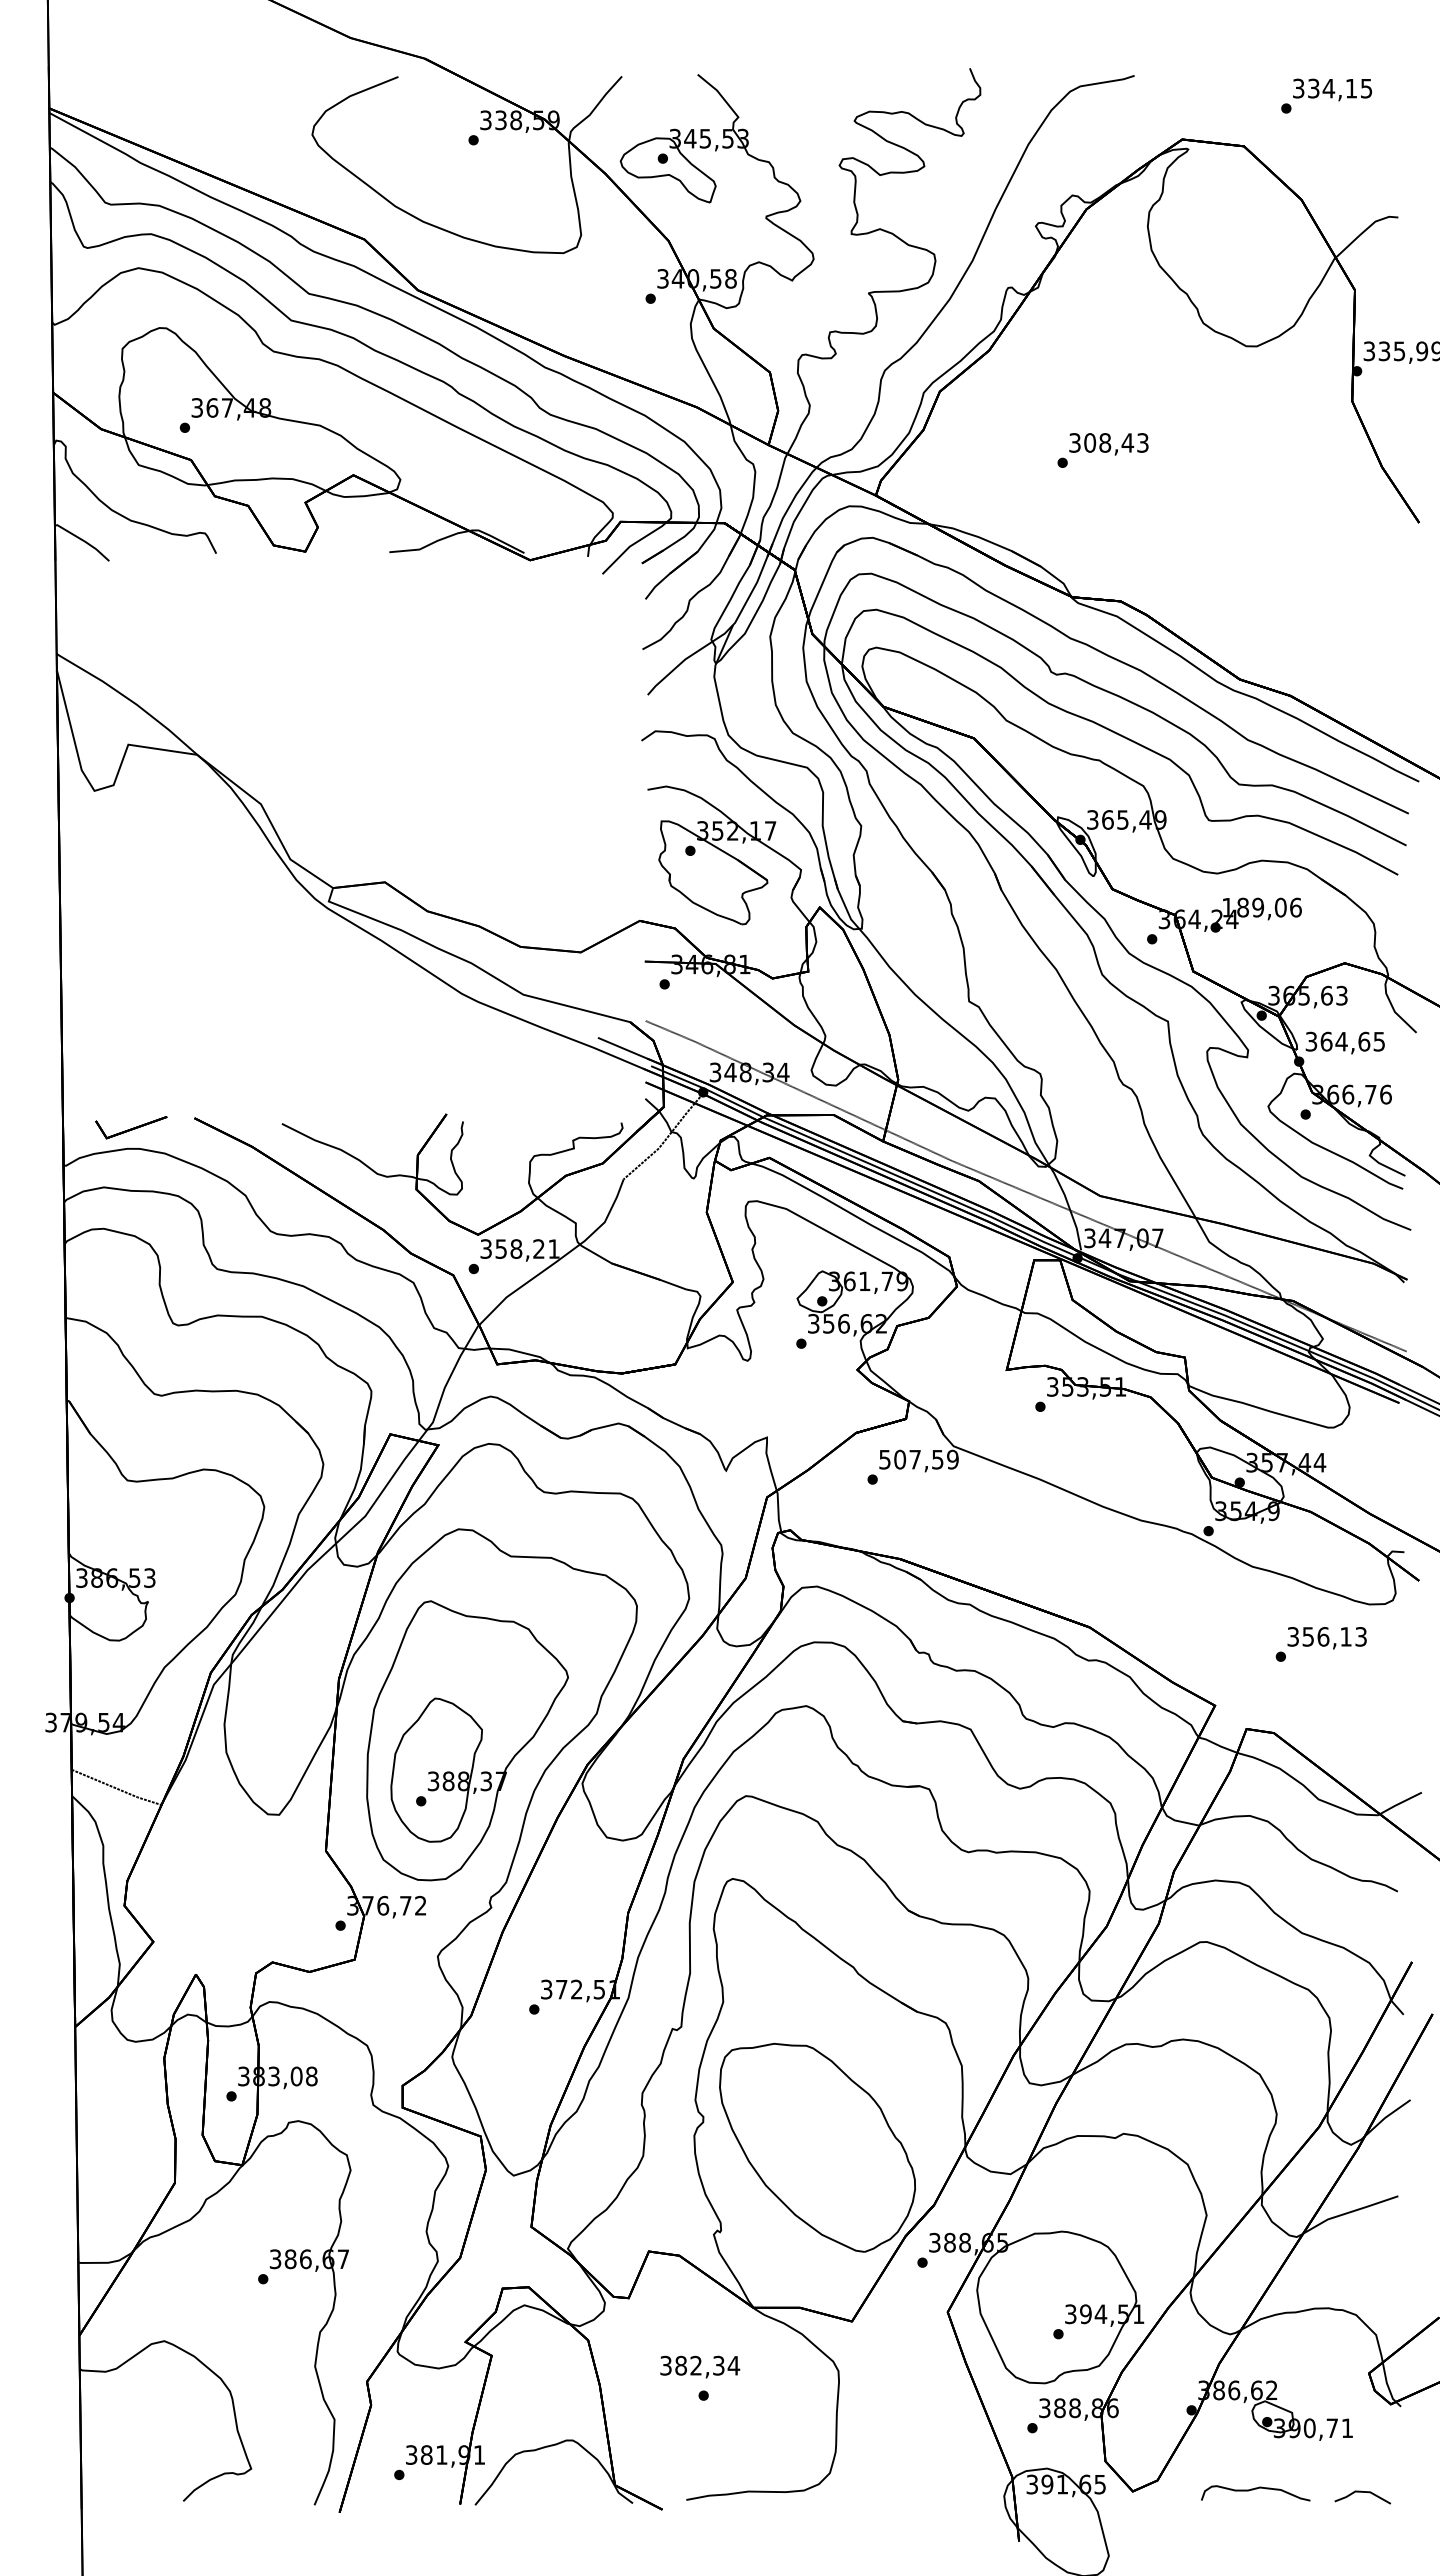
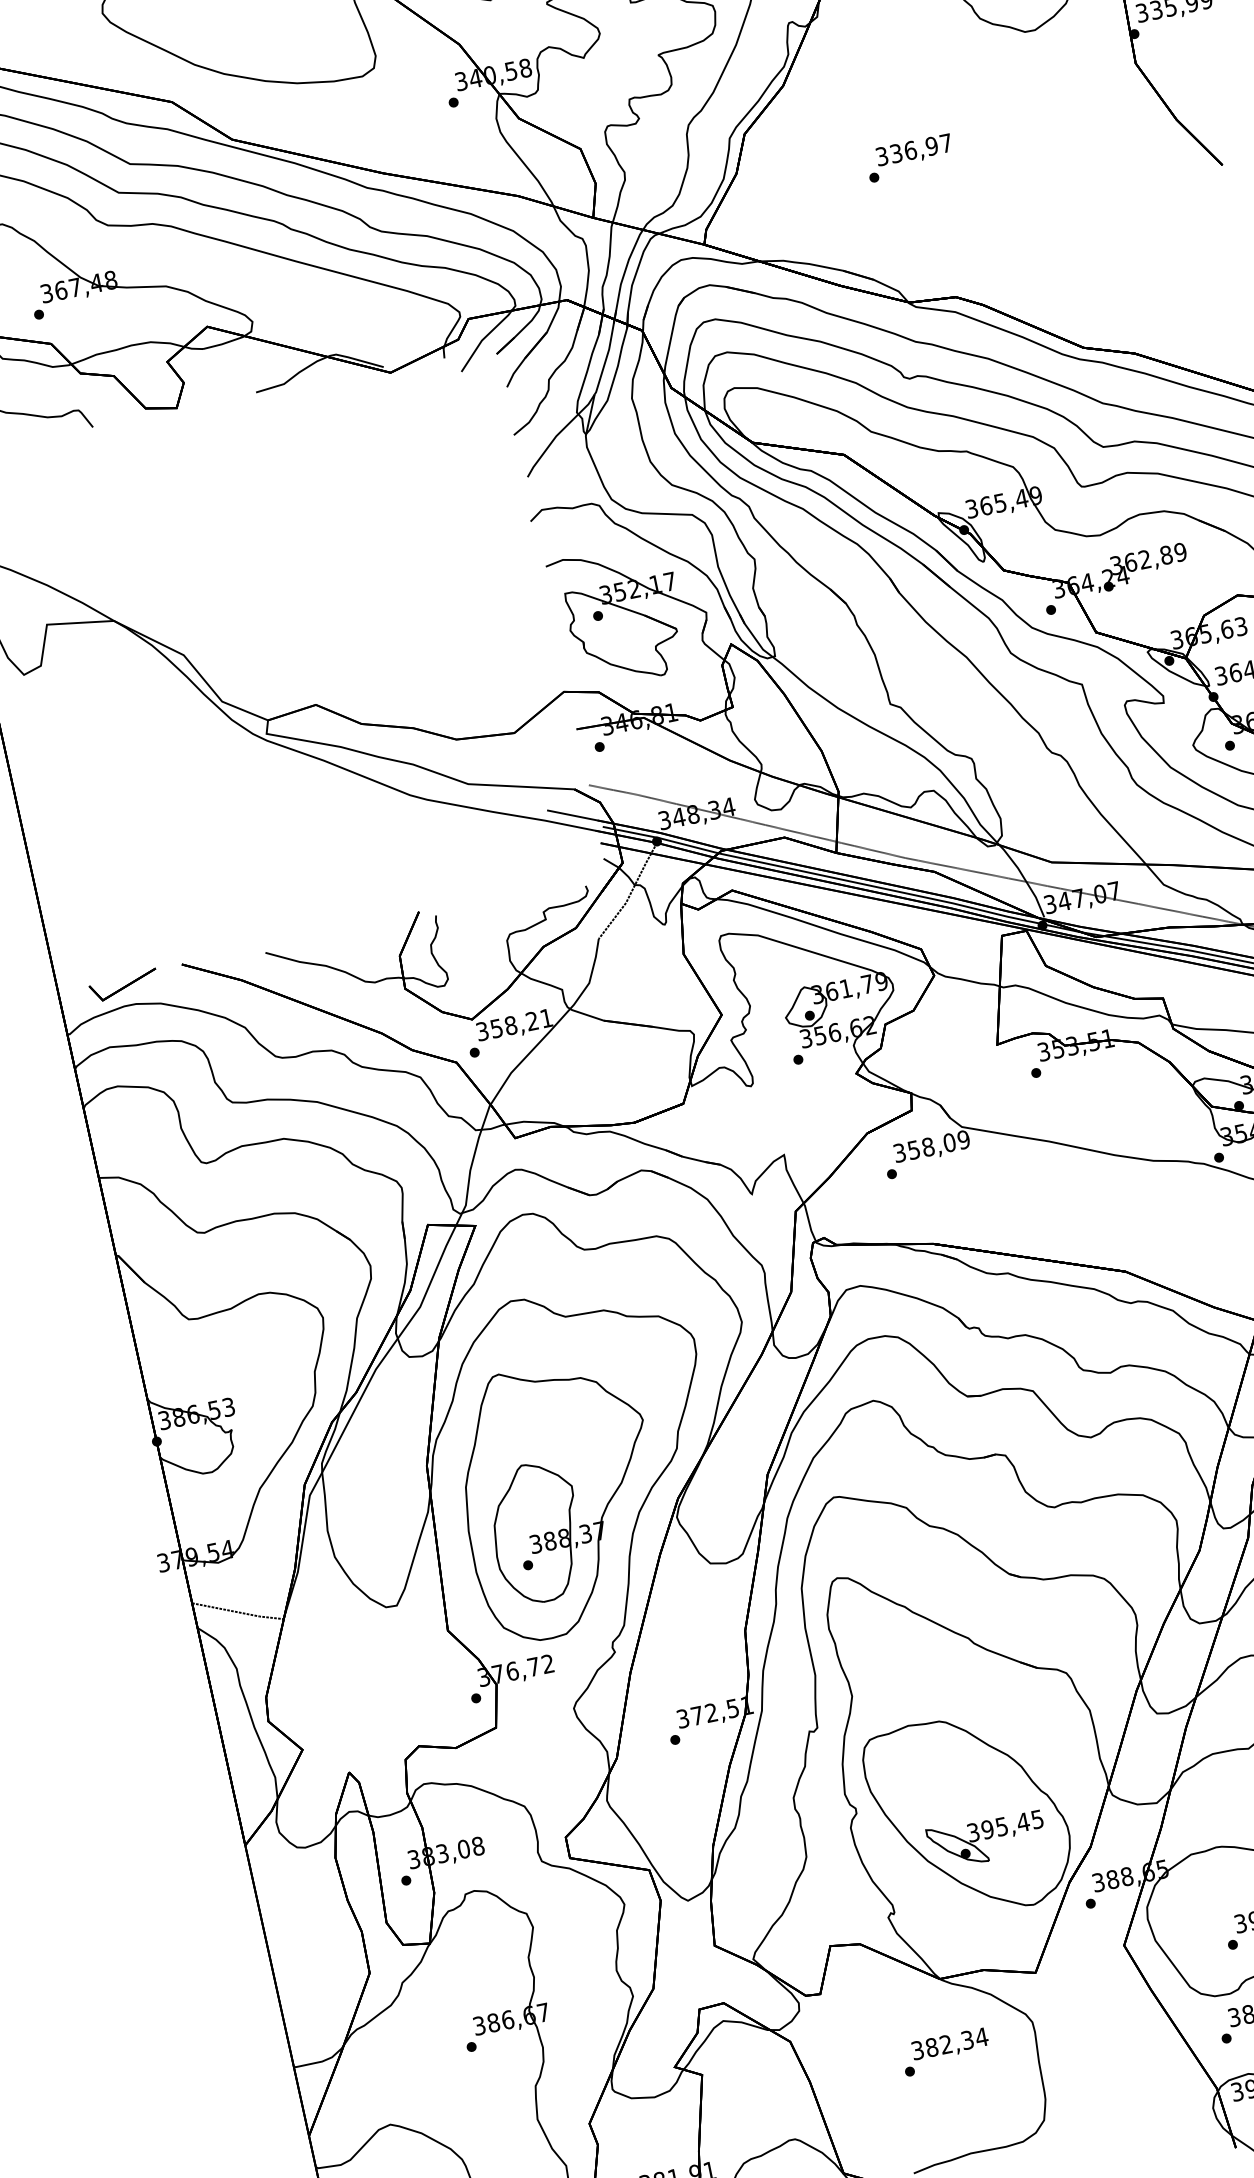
text: (1116, 442) -> (921, 148), 308,43 -> 336,97
text: (1261, 907) -> (1148, 558), 189,06 -> 362,89
text: (911, 1459) -> (924, 1147), 507,59 -> 358,09
part: (830, 2175) -> (987, 1839), added
text: (700, 2366) -> (950, 2044), moved

